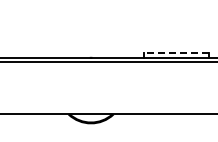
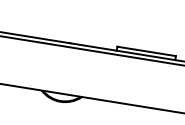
line: (176, 53) -> (146, 51), dashed -> solid

